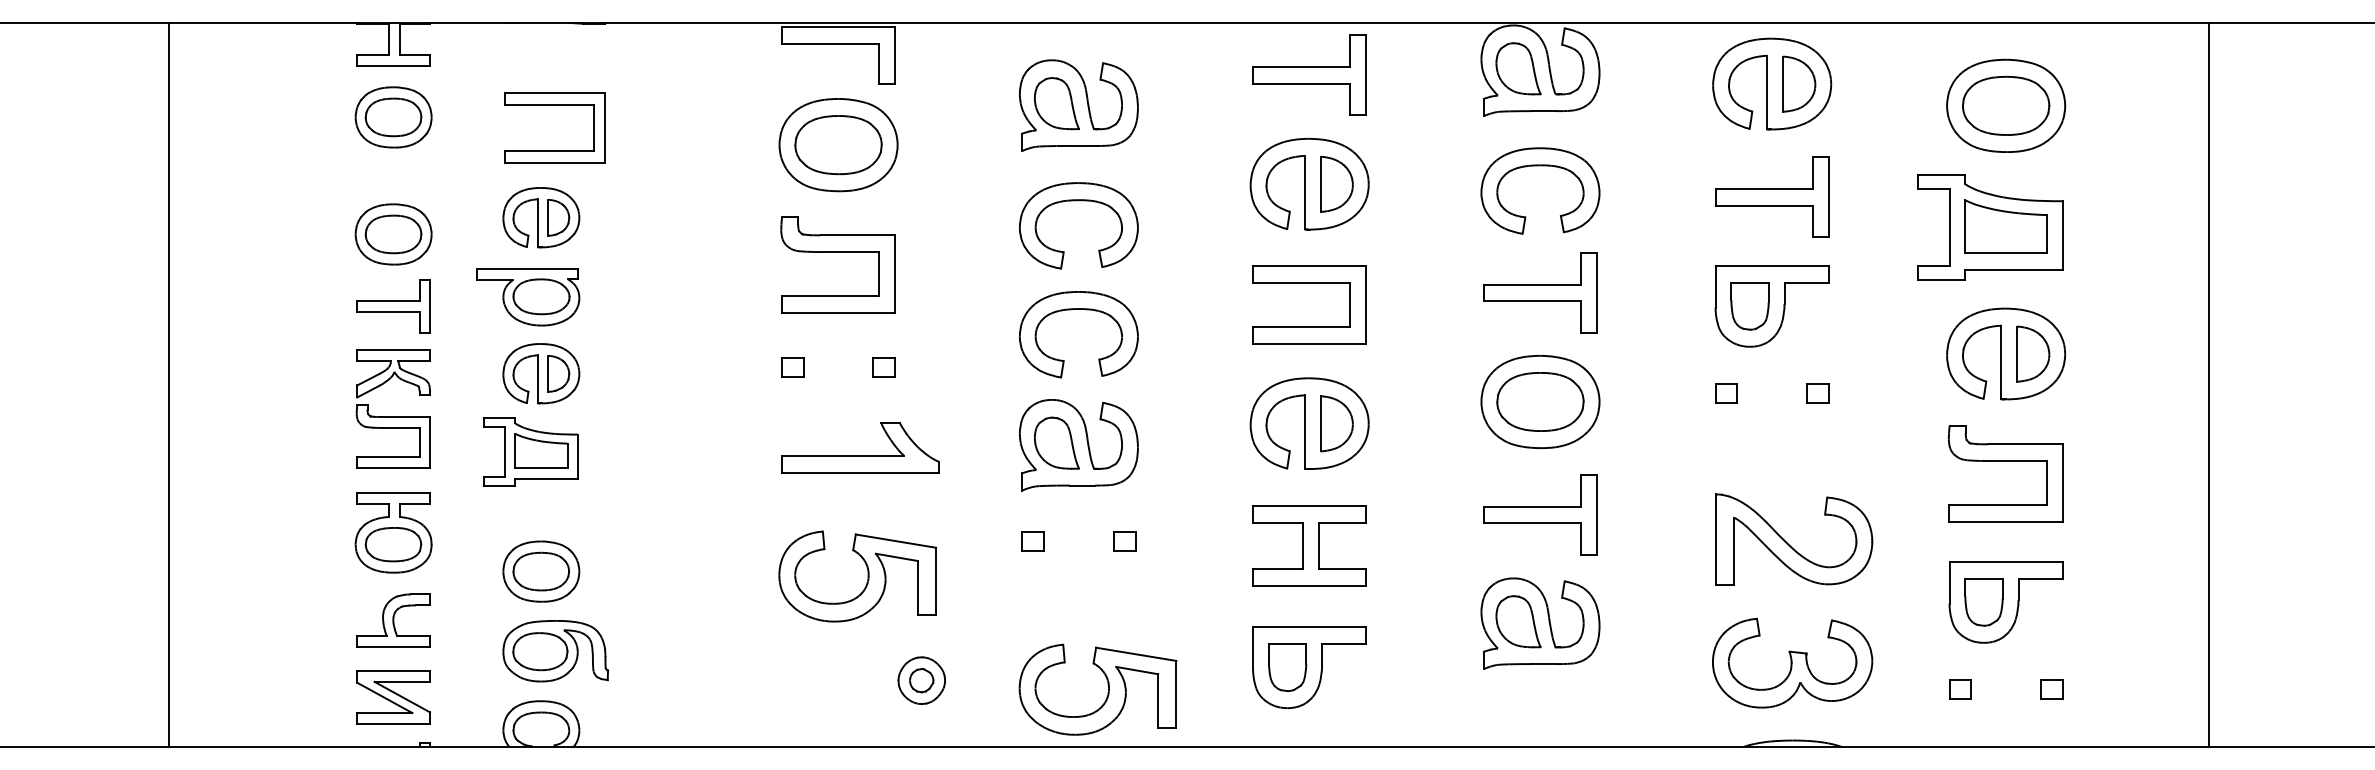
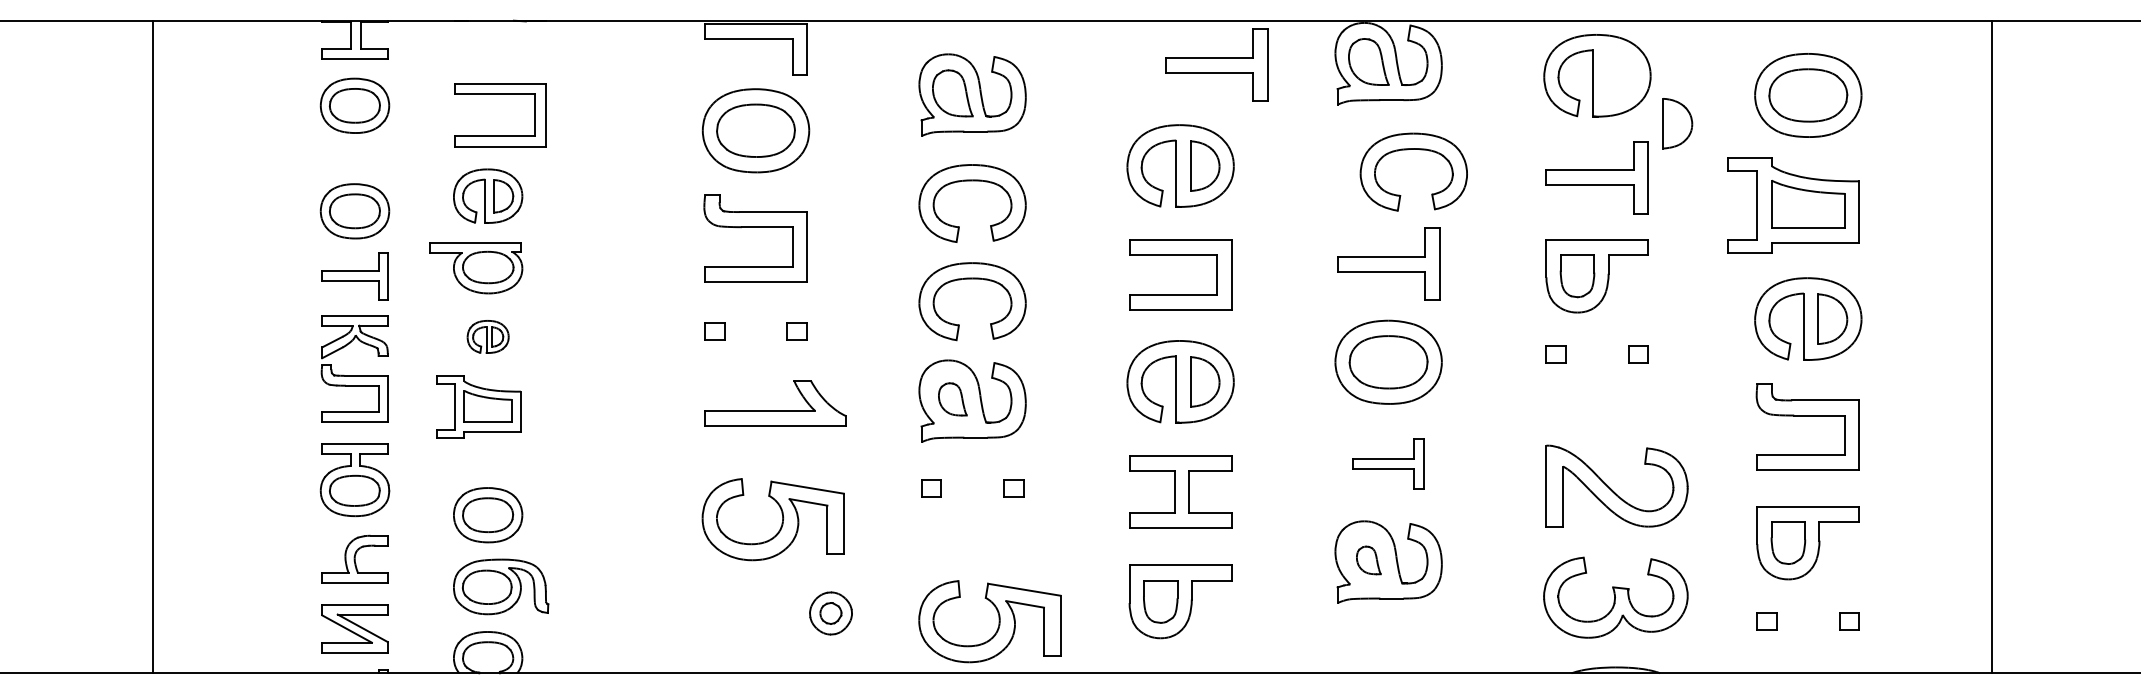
part: (1309, 74) -> (1216, 64), moved
part: (1799, 83) -> (1677, 123), moved
part: (1540, 166) -> (1413, 150), moved
part: (541, 373) -> (488, 336), size x0.6
part: (1056, 442) -> (952, 398), size x0.7
part: (1540, 514) -> (1388, 463), size x0.7
part: (1518, 621) -> (1368, 560), size x0.6

